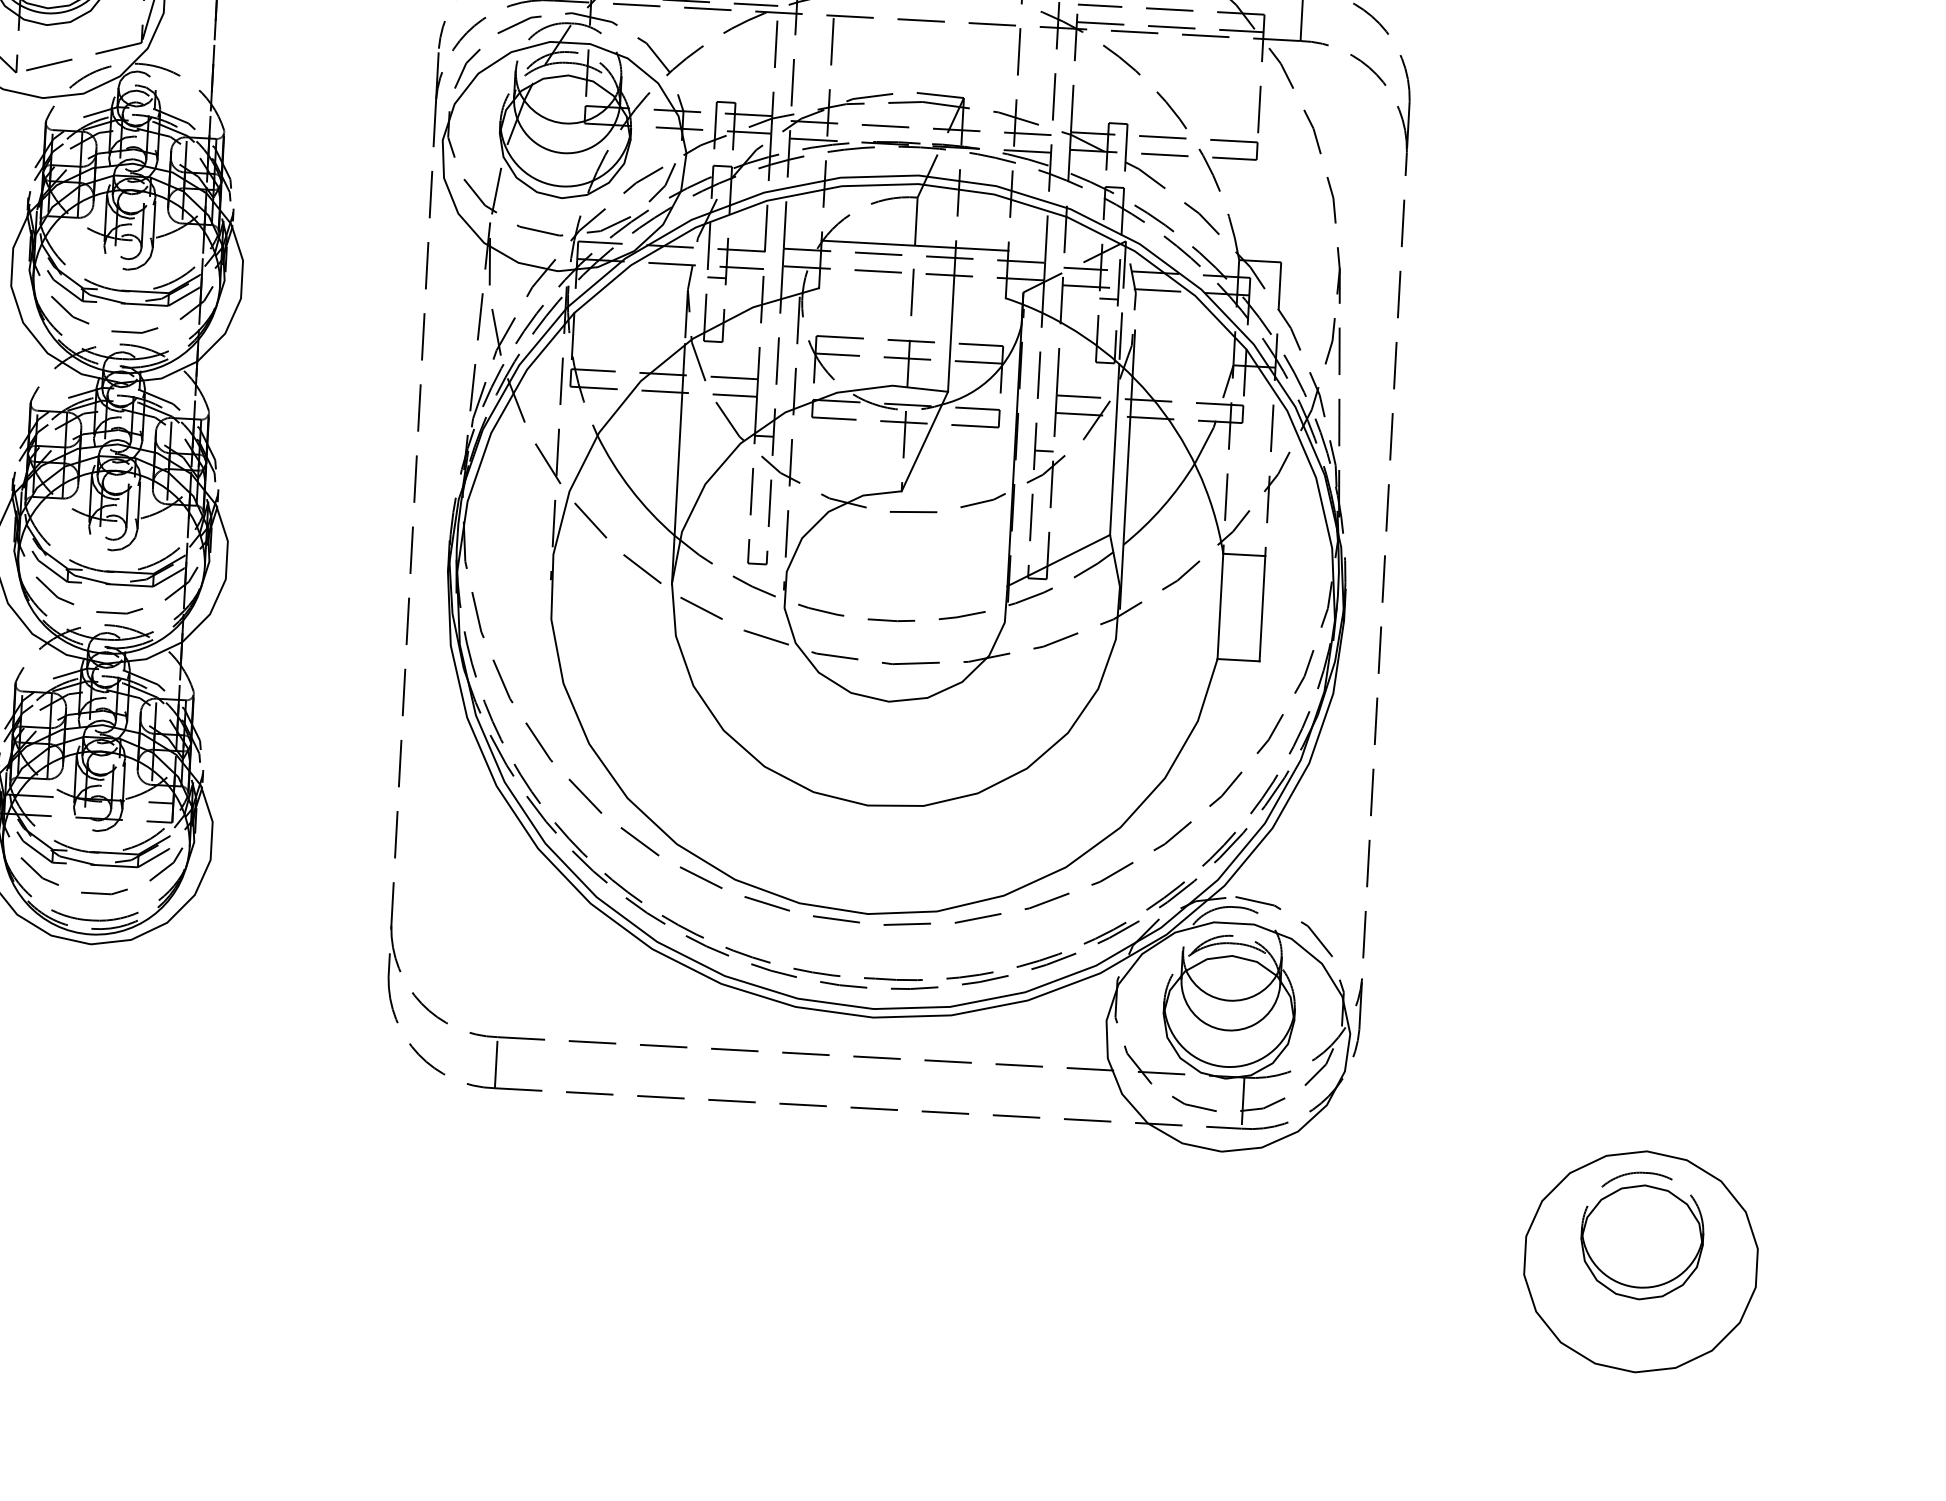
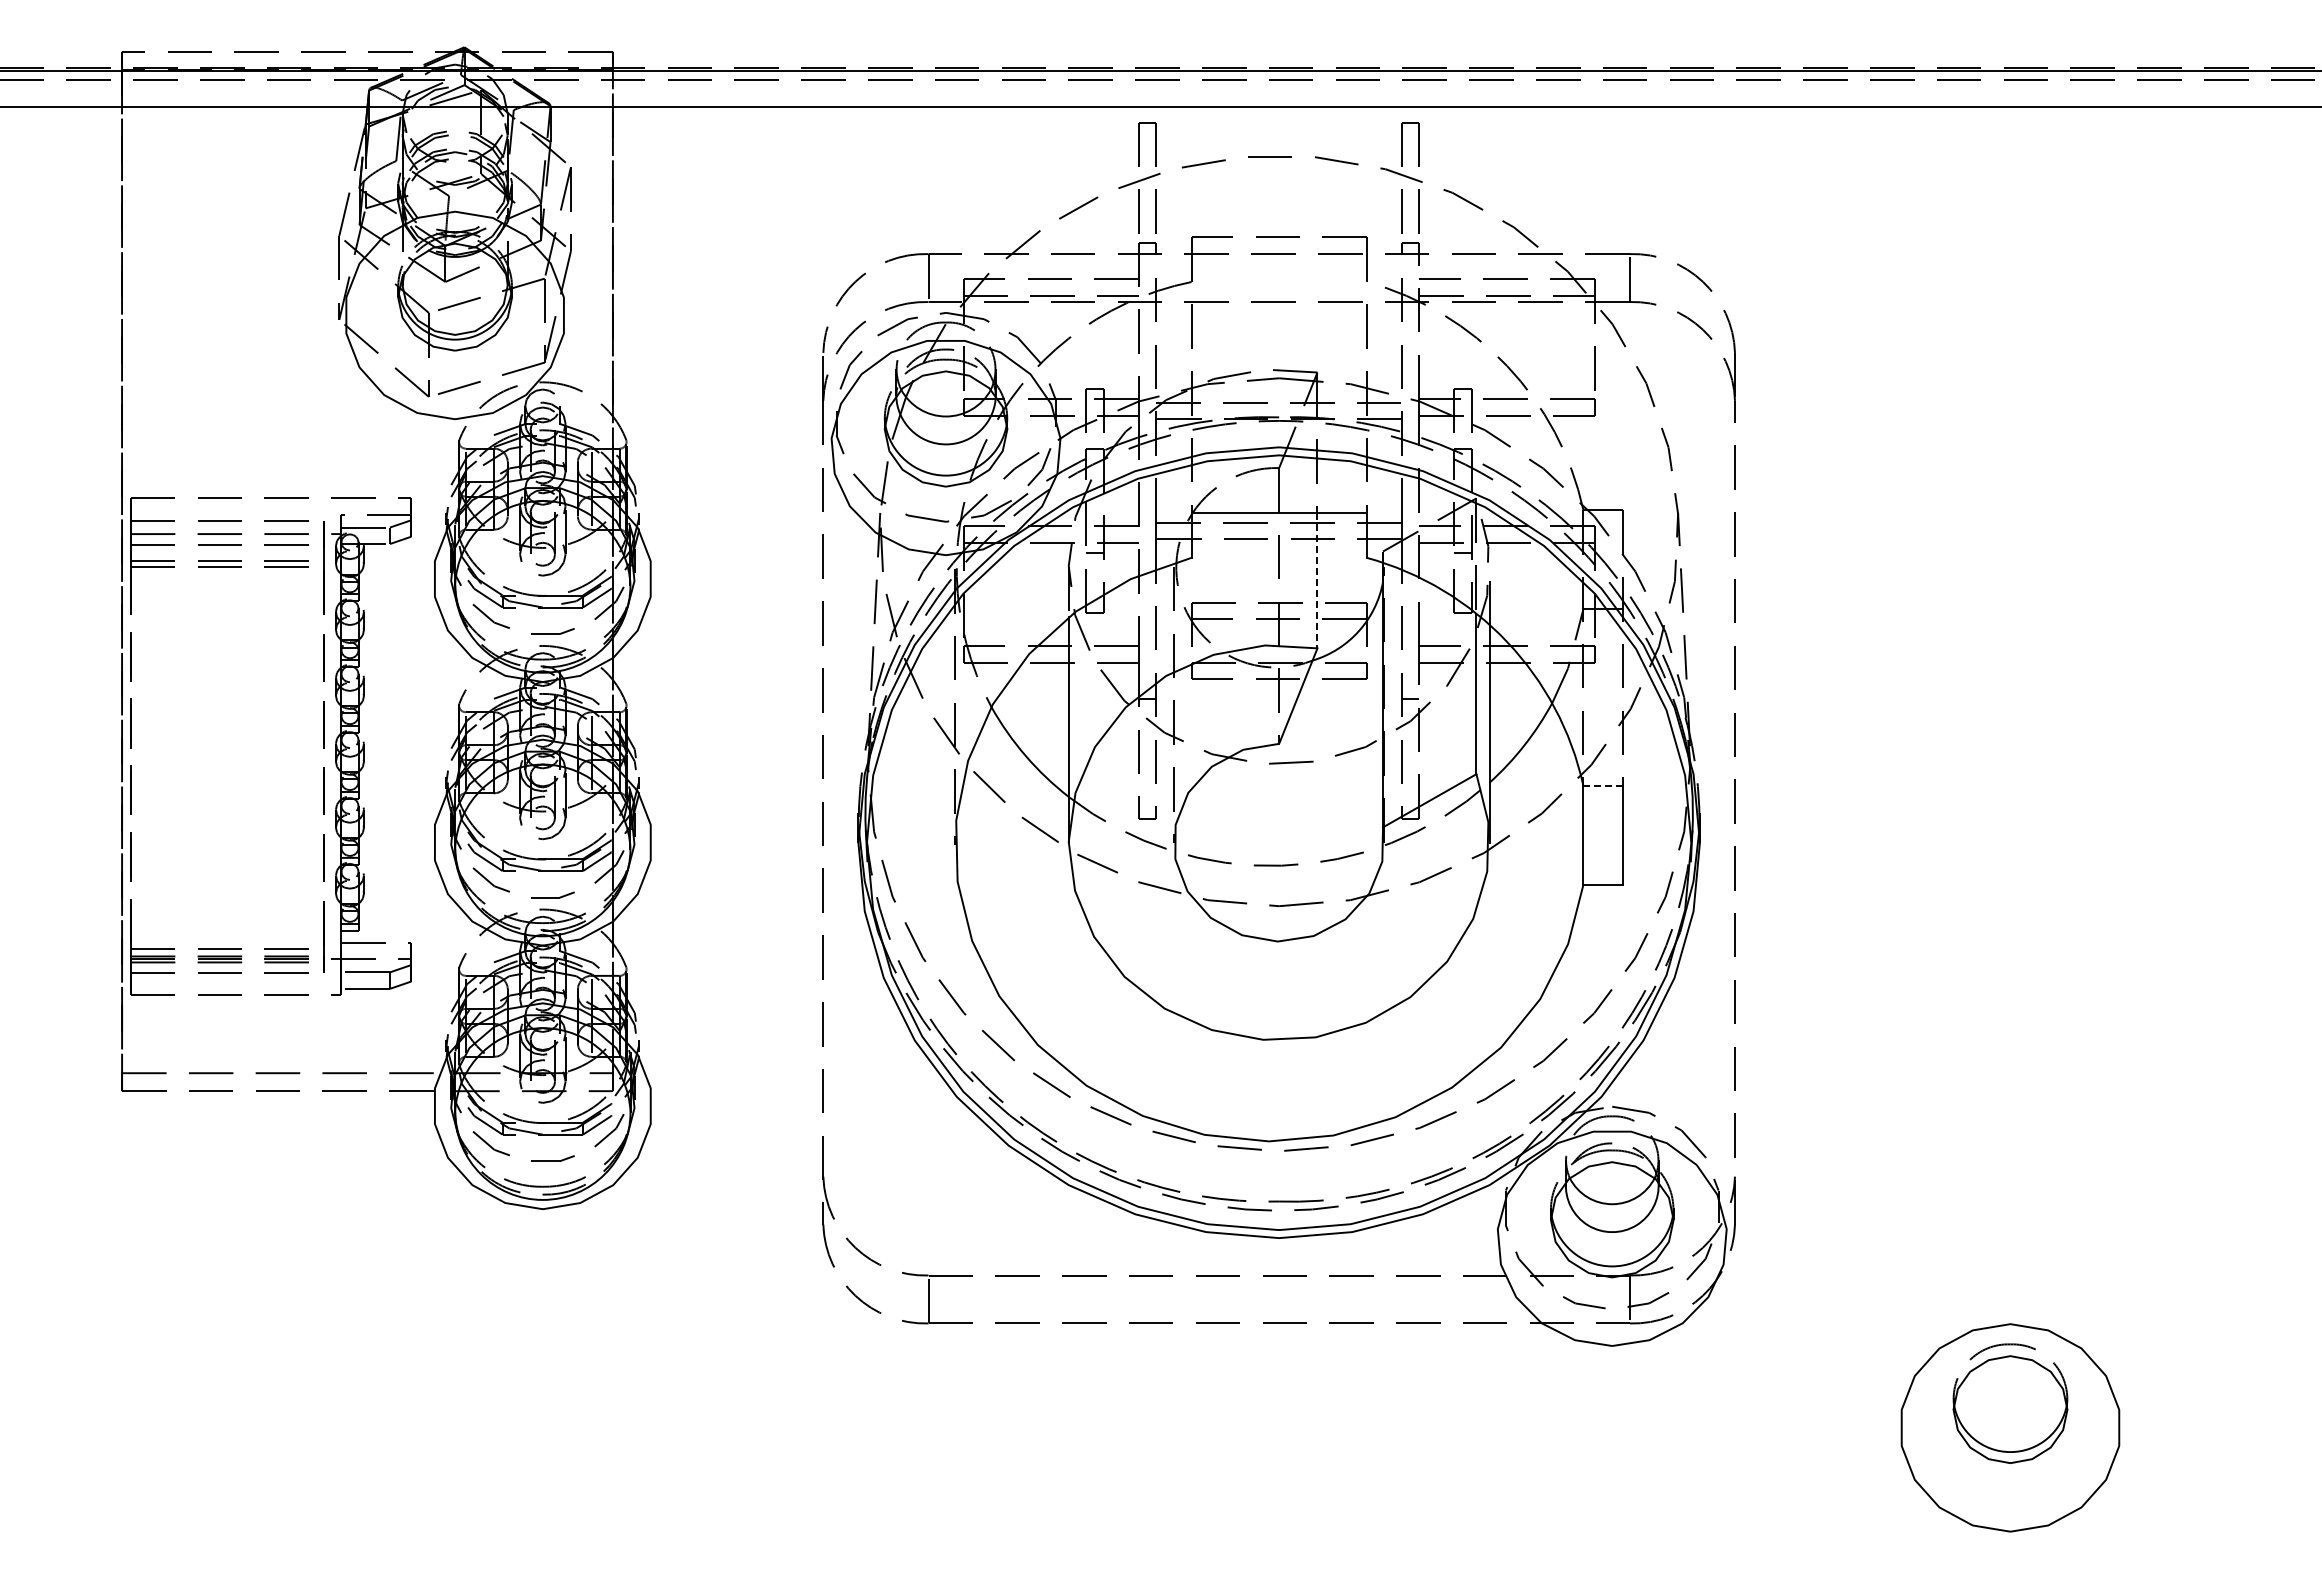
line: (951, 319) -> (1317, 580), solid -> dashed
line: (1244, 555) -> (1603, 786), solid -> dashed

